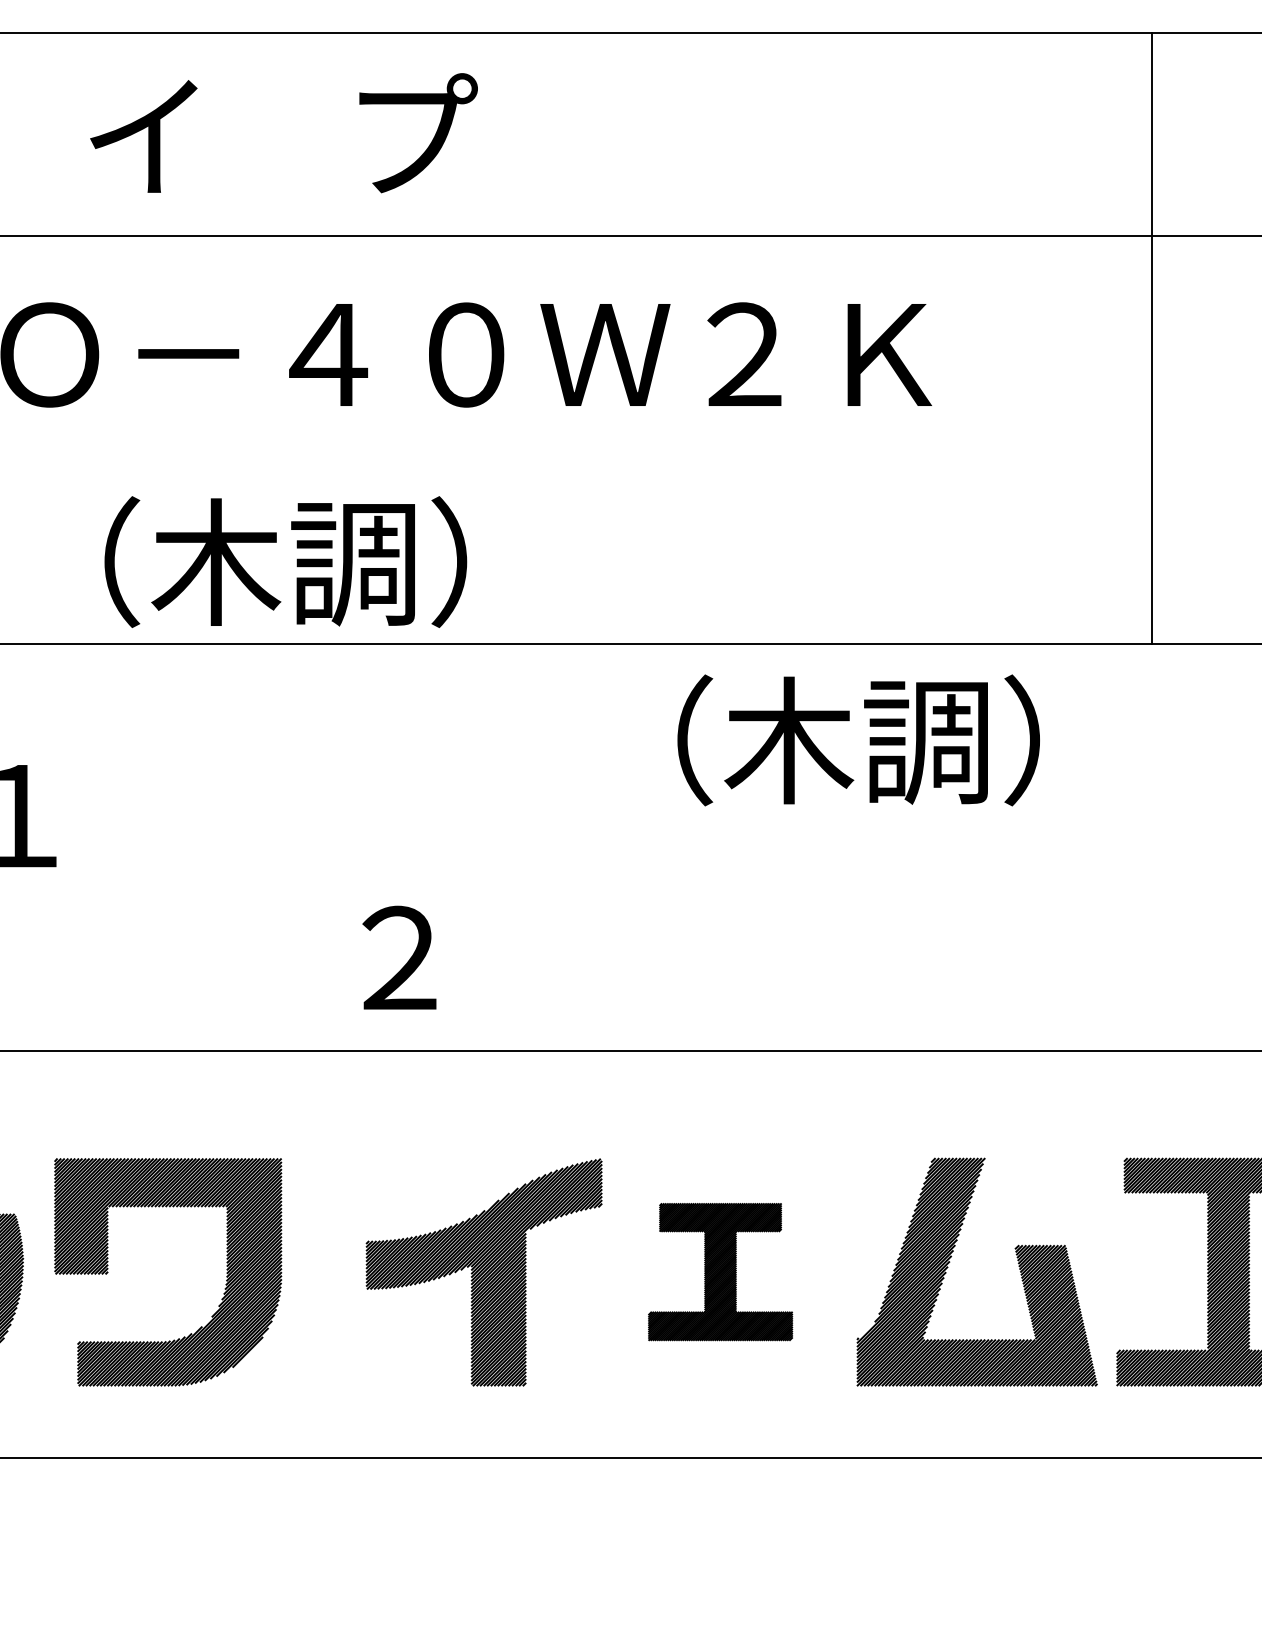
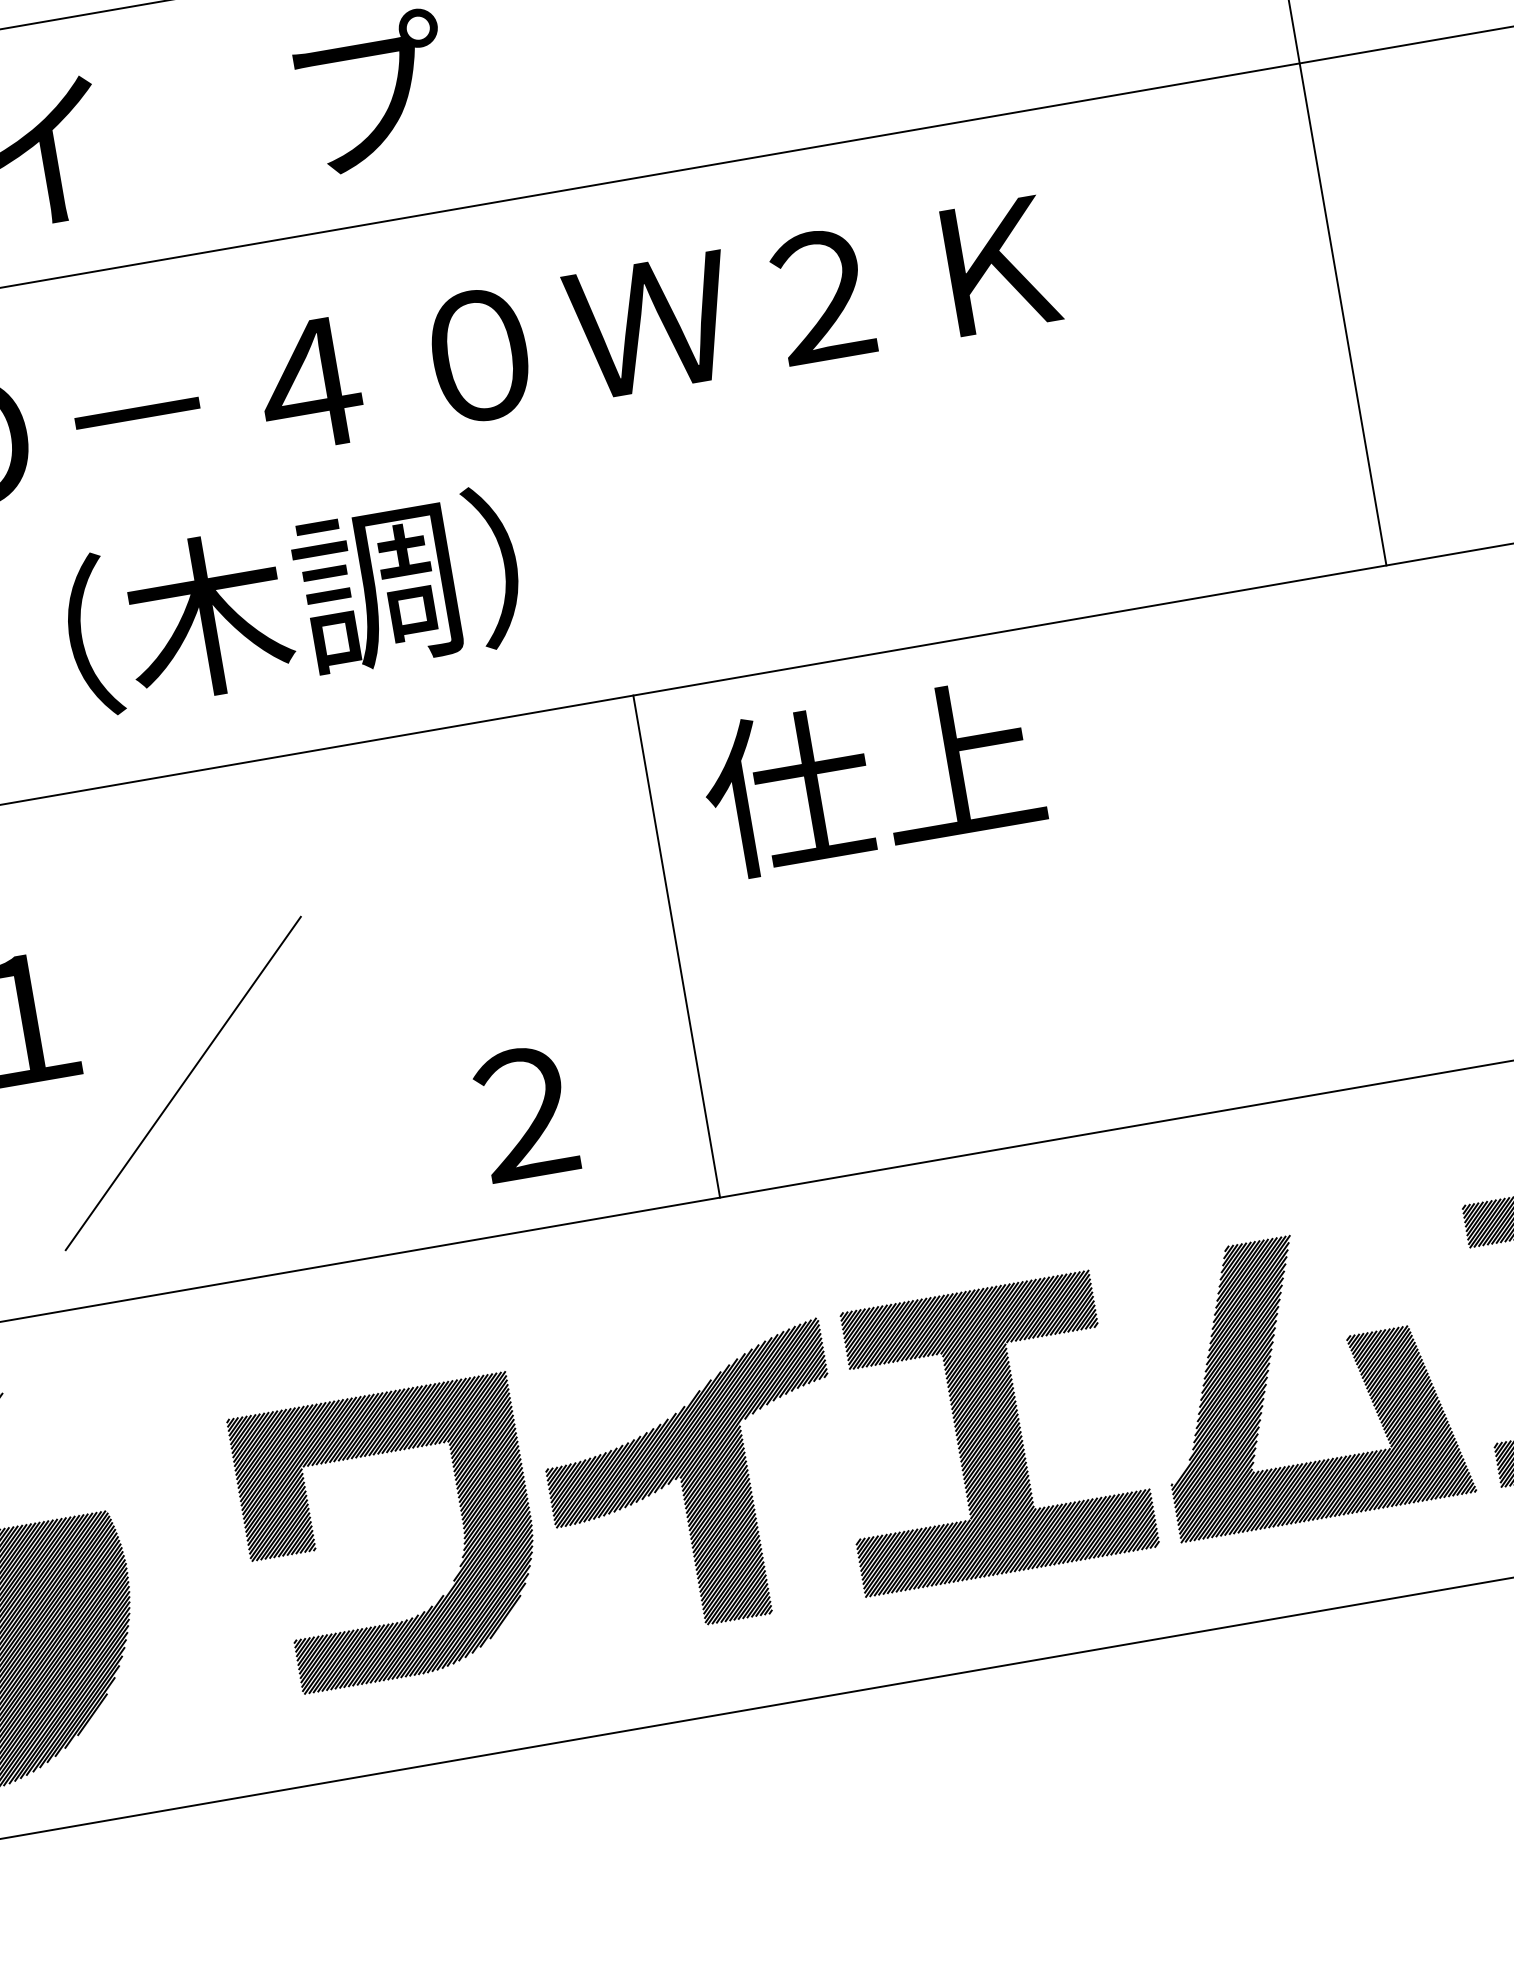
text: (285, 561) -> (292, 600), moved
text: (811, 740) -> (987, 757), （木調） -> 仕上
line: (541, 847) -> (677, 946), added
line: (133, 887) -> (182, 1082), added
part: (720, 1271) -> (988, 1431), size x1.67
part: (226, 1272) -> (462, 1523), moved

